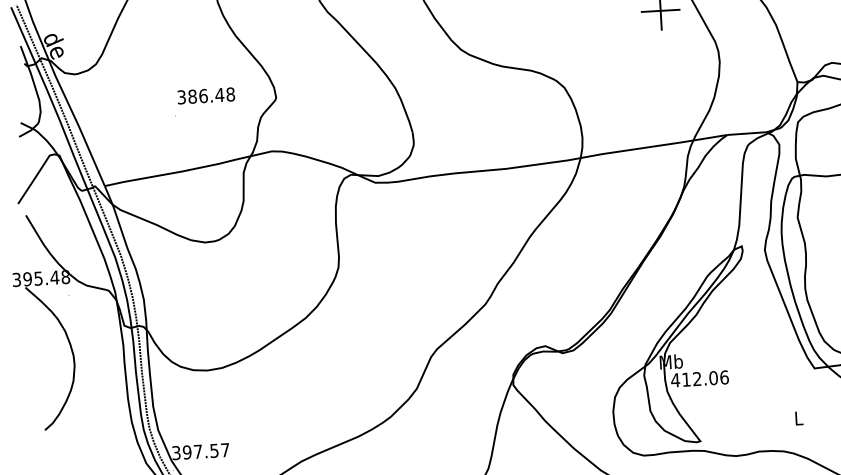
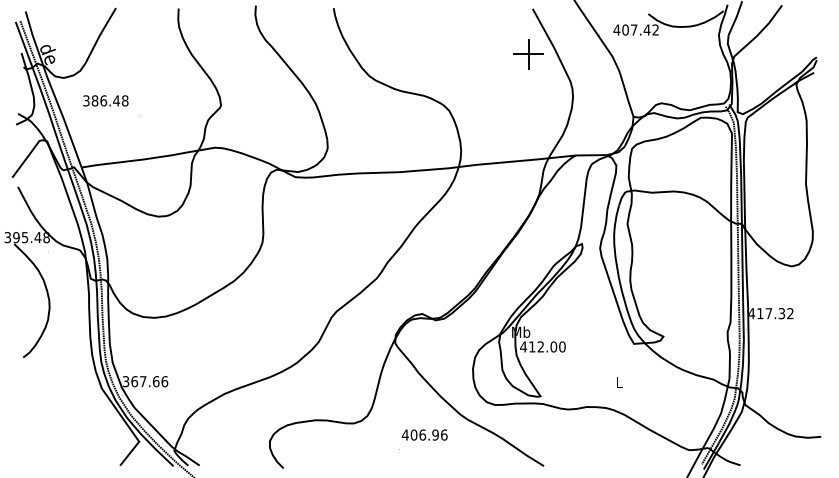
text: (205, 95) -> (105, 100), moved
text: (724, 376) -> (562, 346), 412.06 -> 412.00
text: (206, 451) -> (149, 381), 397.57 -> 367.66

